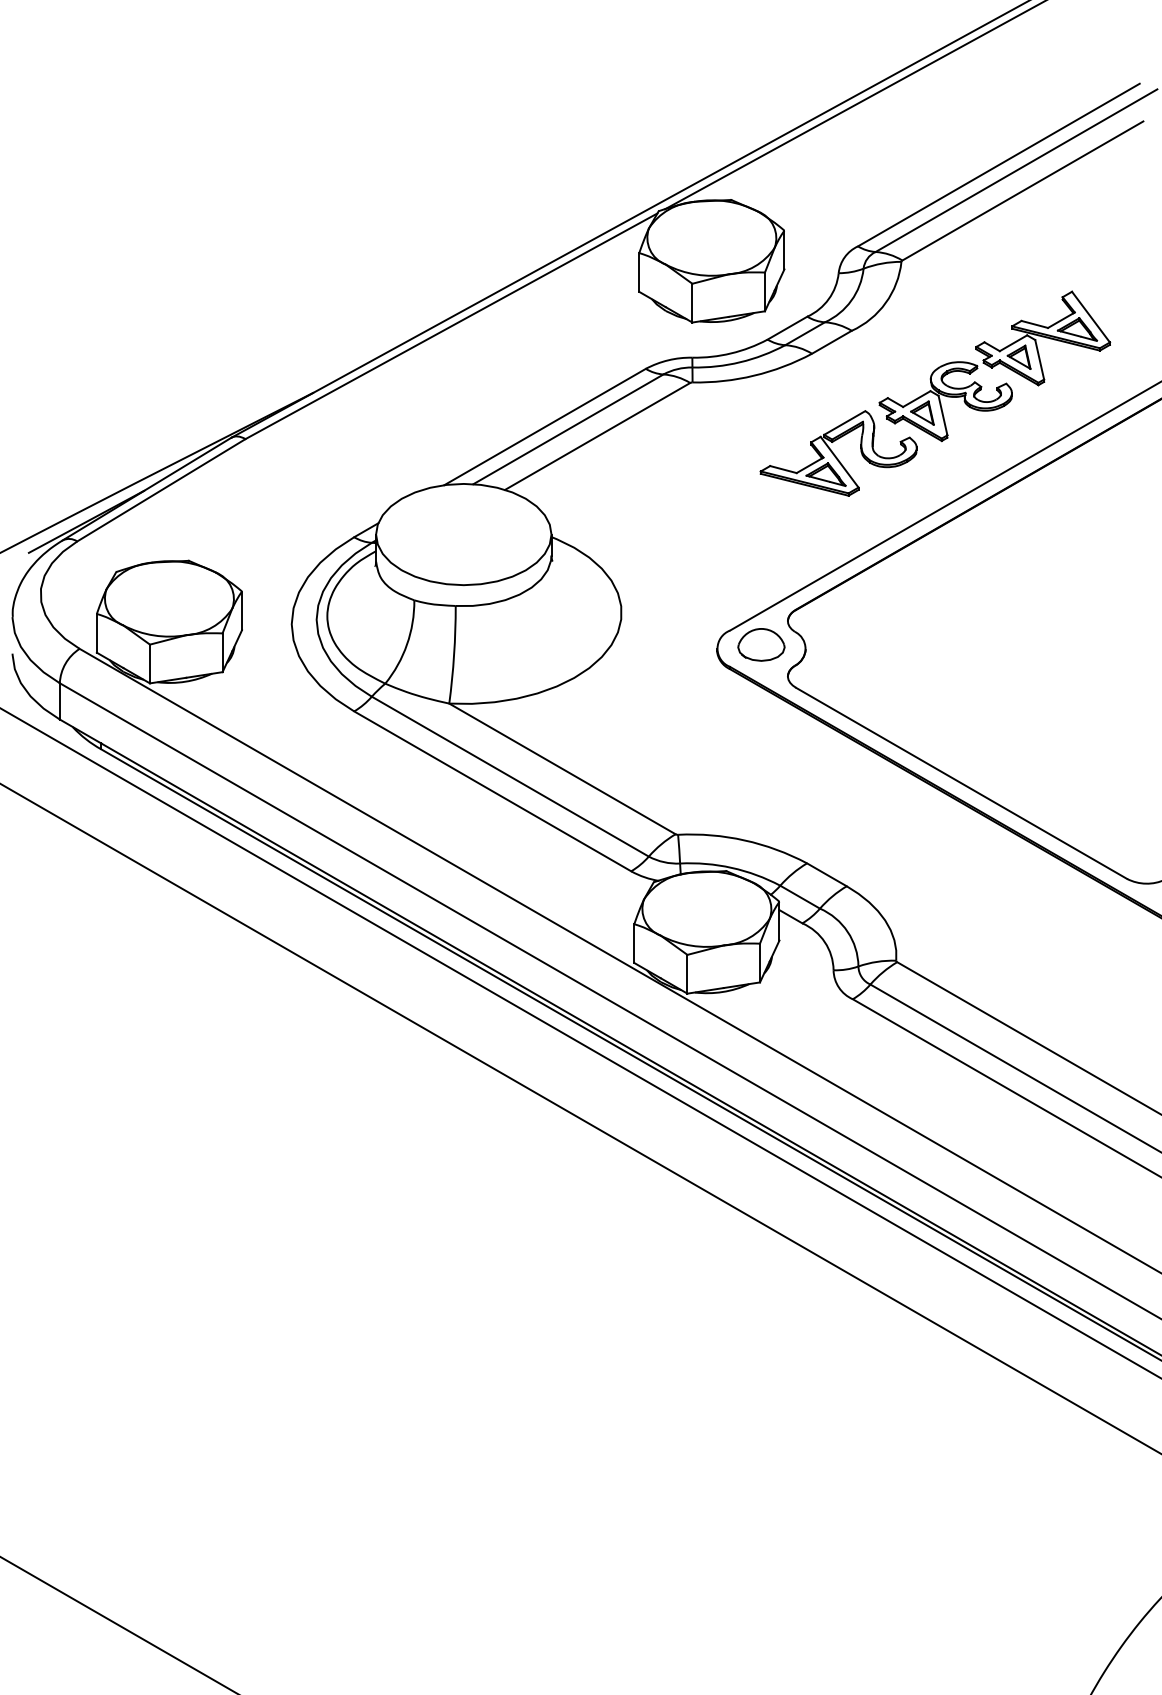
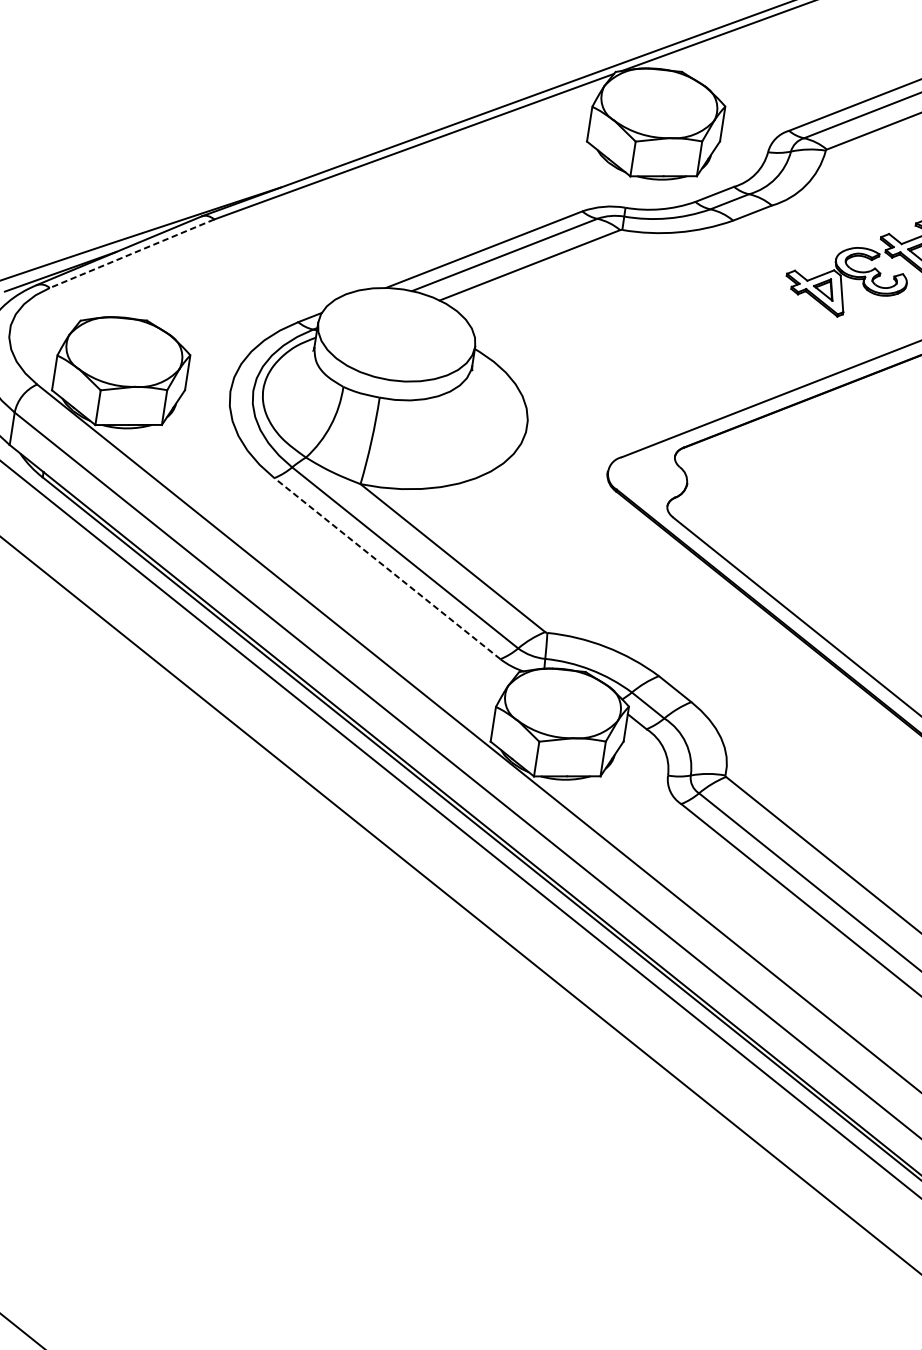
part: (838, 453) -> (743, 313), removed
line: (160, 490) -> (131, 253), solid -> dashed
part: (761, 644) -> (648, 473), removed
line: (492, 791) -> (387, 568), solid -> dashed

